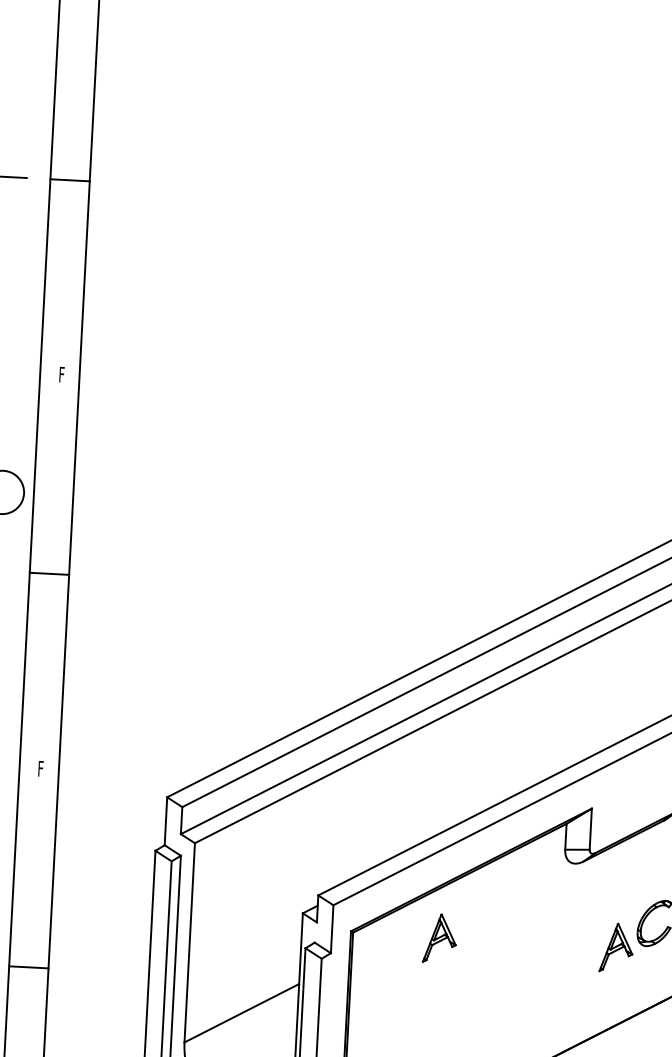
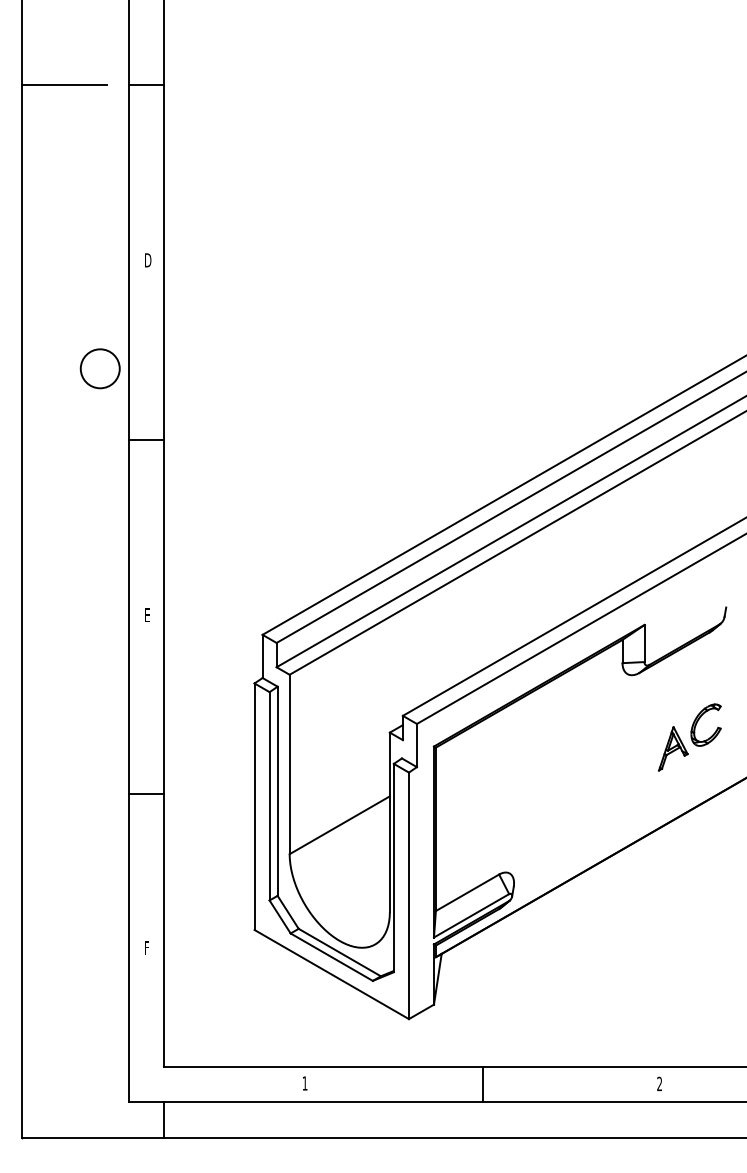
text: (62, 374) -> (148, 260), F -> D
text: (40, 768) -> (147, 614), F -> E
part: (440, 938) -> (514, 748), removed

